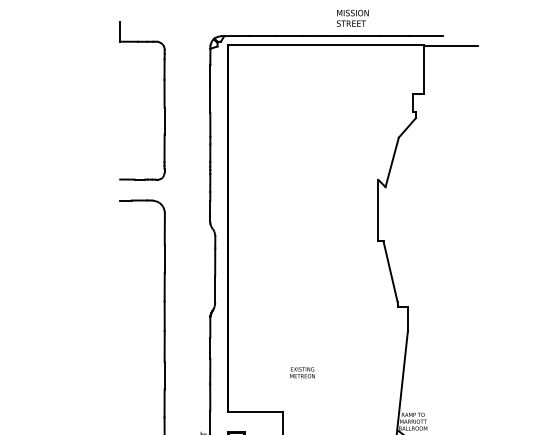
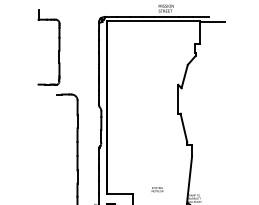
part: (162, 100) -> (58, 47), moved
text: (302, 372) -> (157, 189), moved

